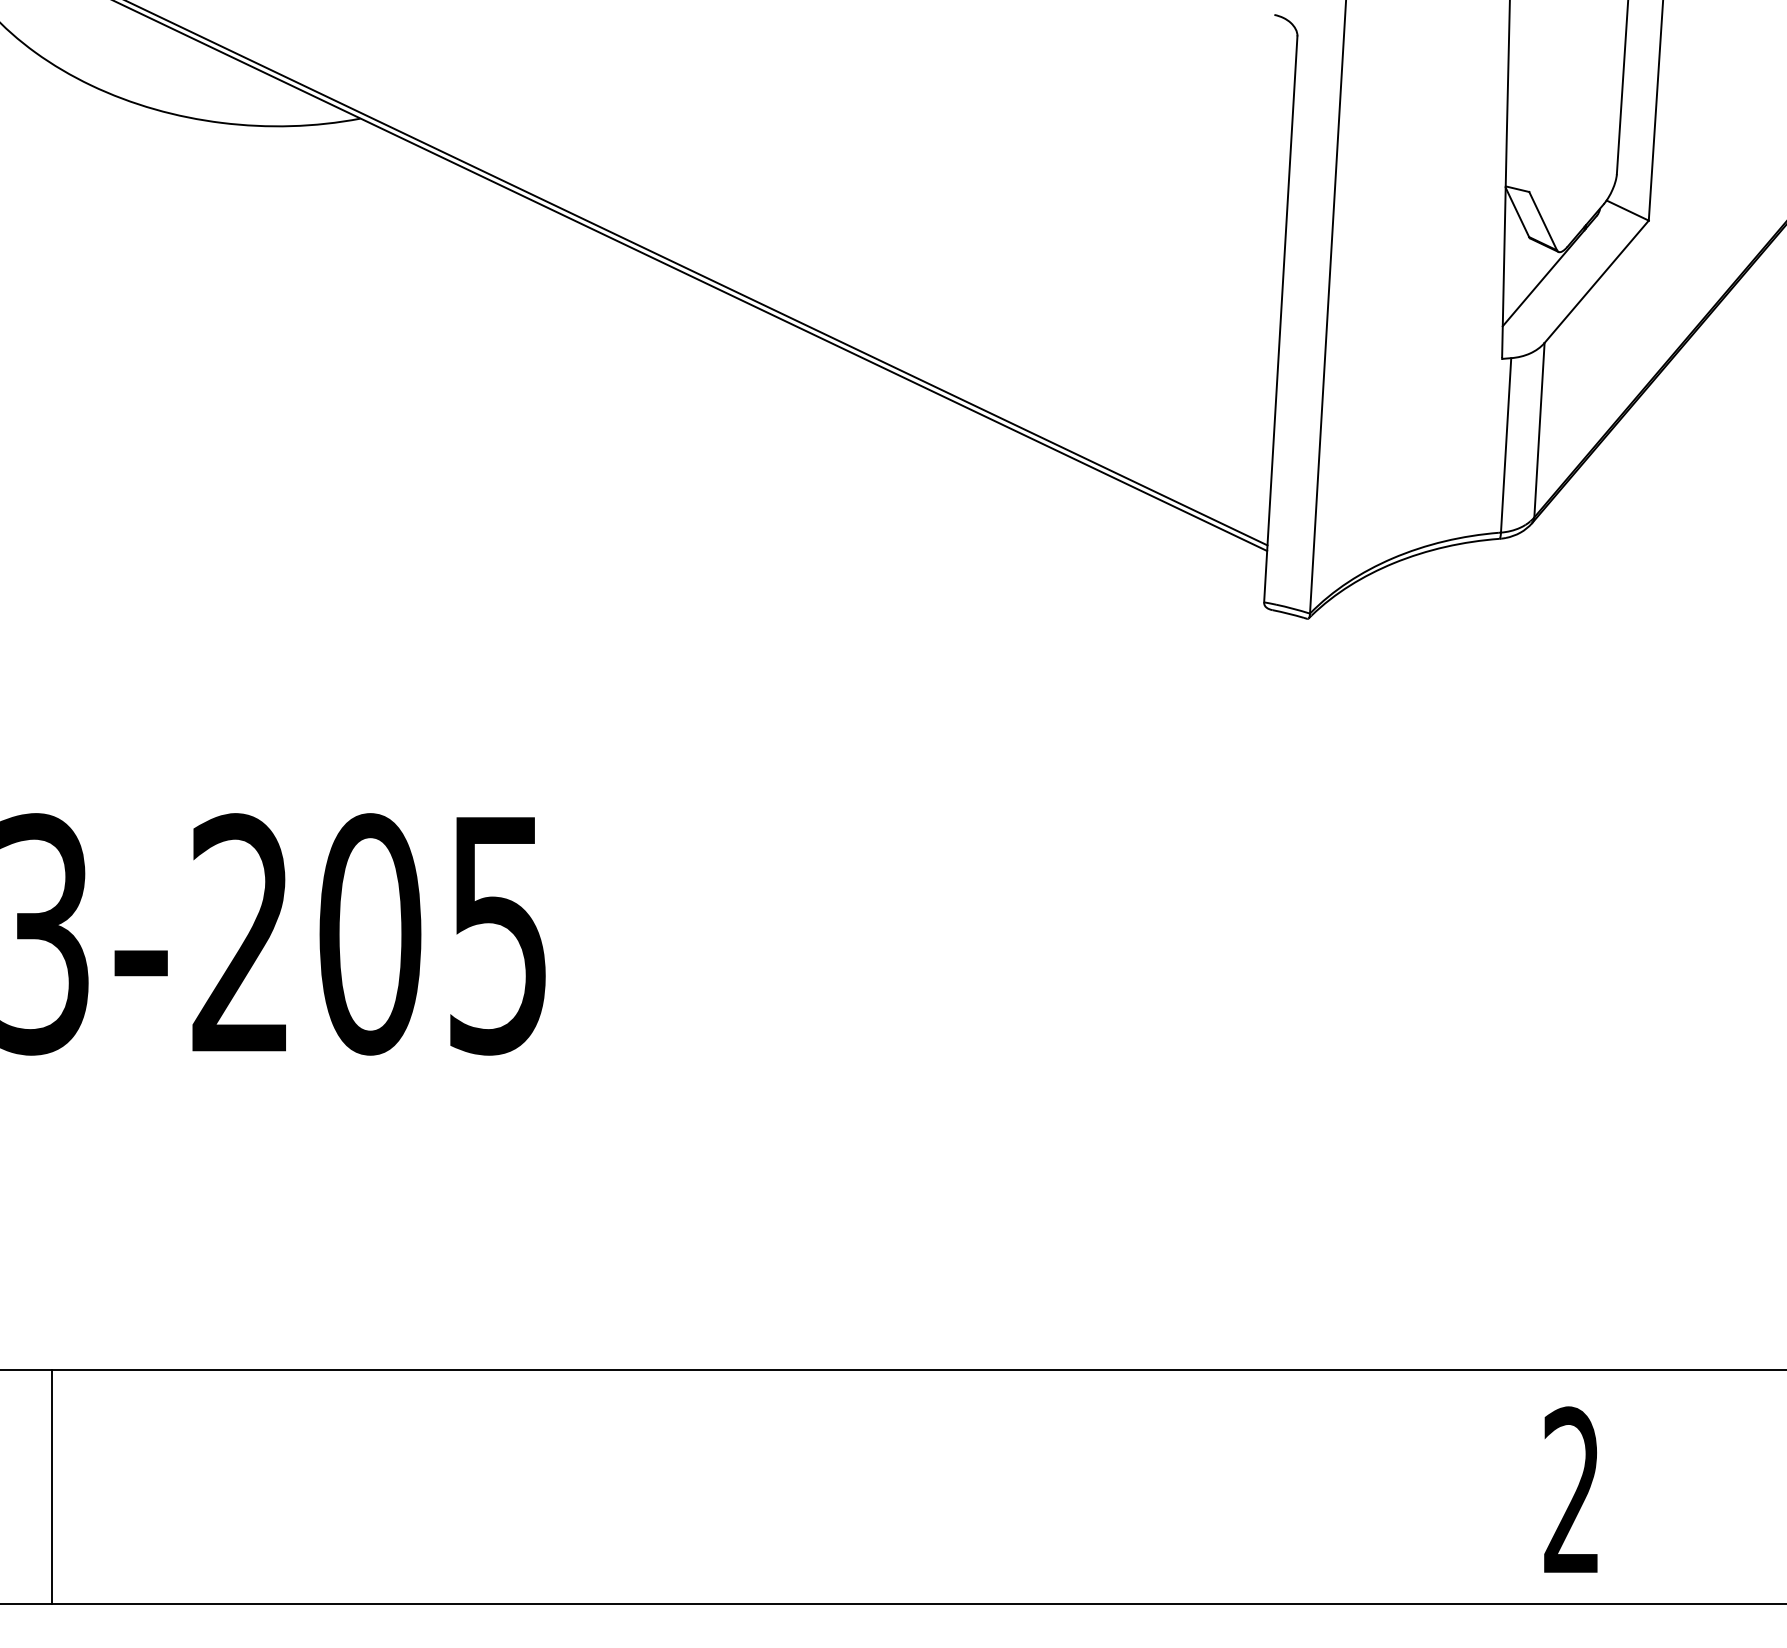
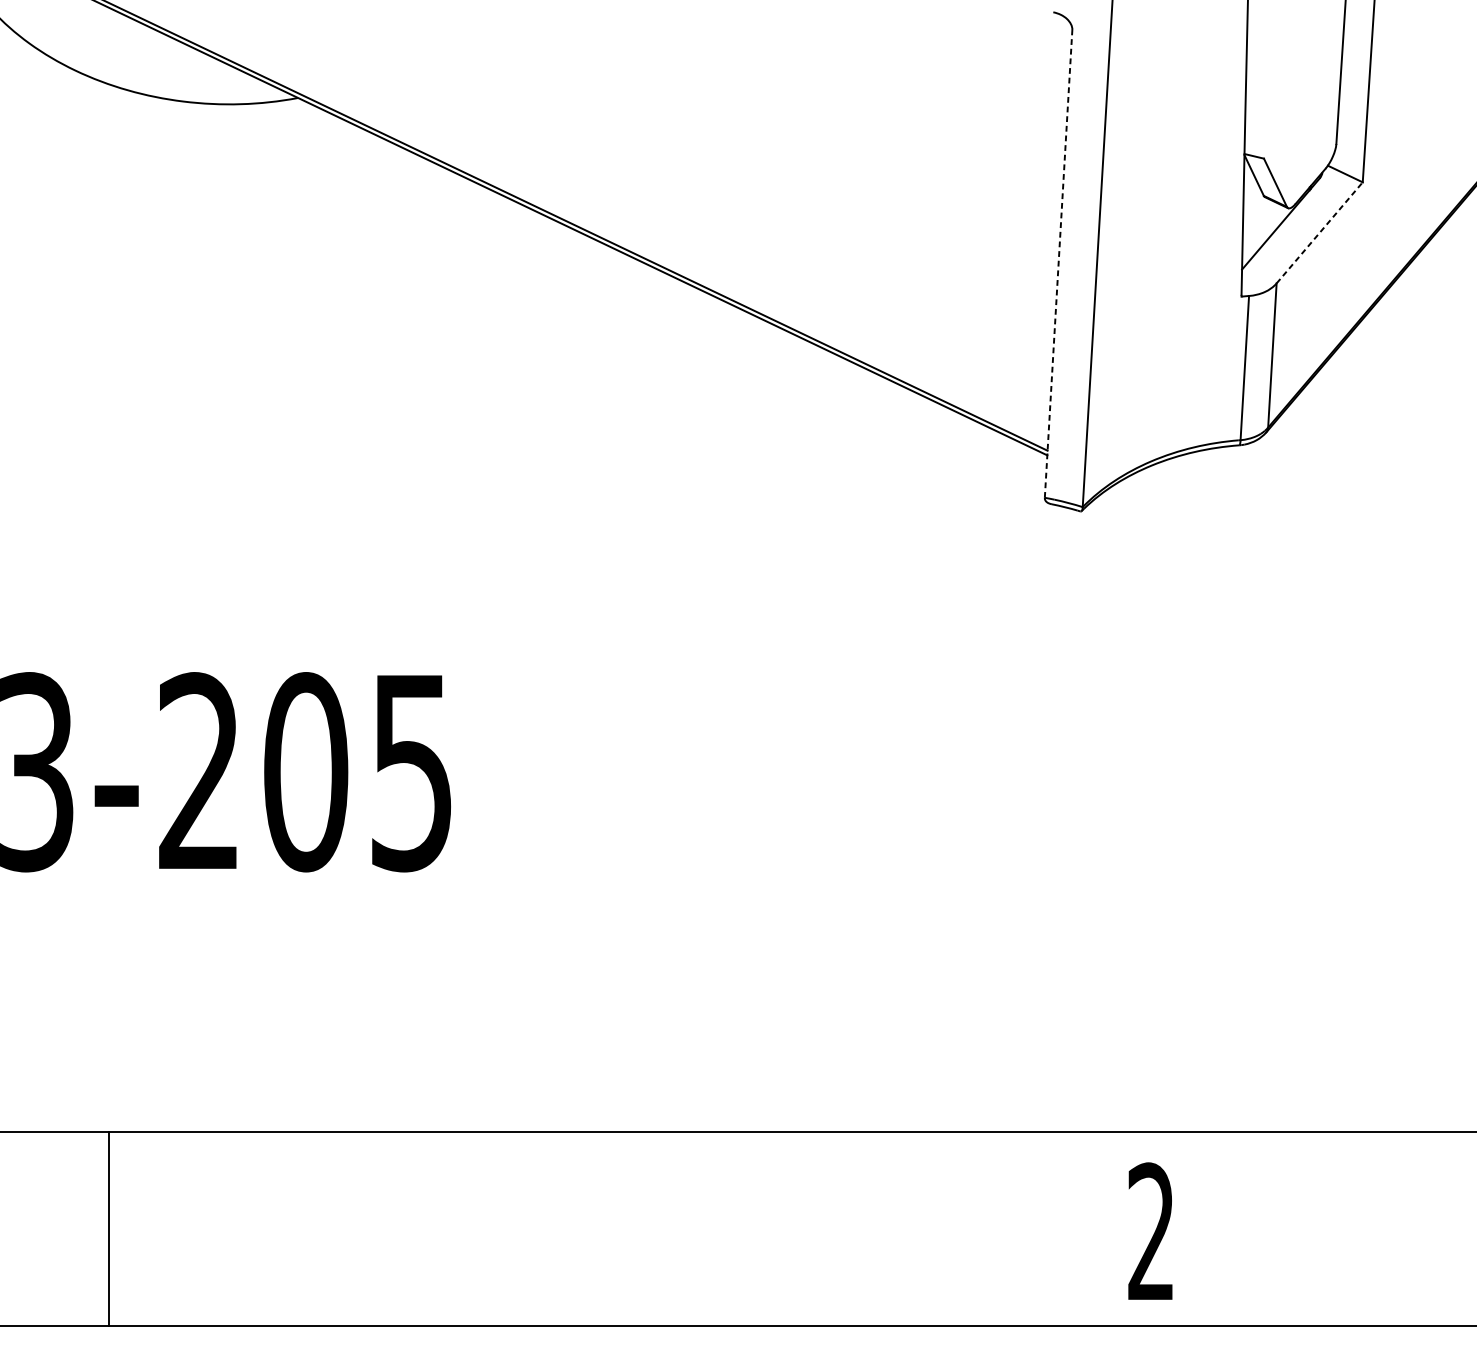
line: (1597, 281) -> (1320, 232), solid -> dashed
line: (1280, 318) -> (1058, 263), solid -> dashed
line: (52, 1487) -> (109, 1229), moved
text: (1570, 1489) -> (1150, 1231), moved

